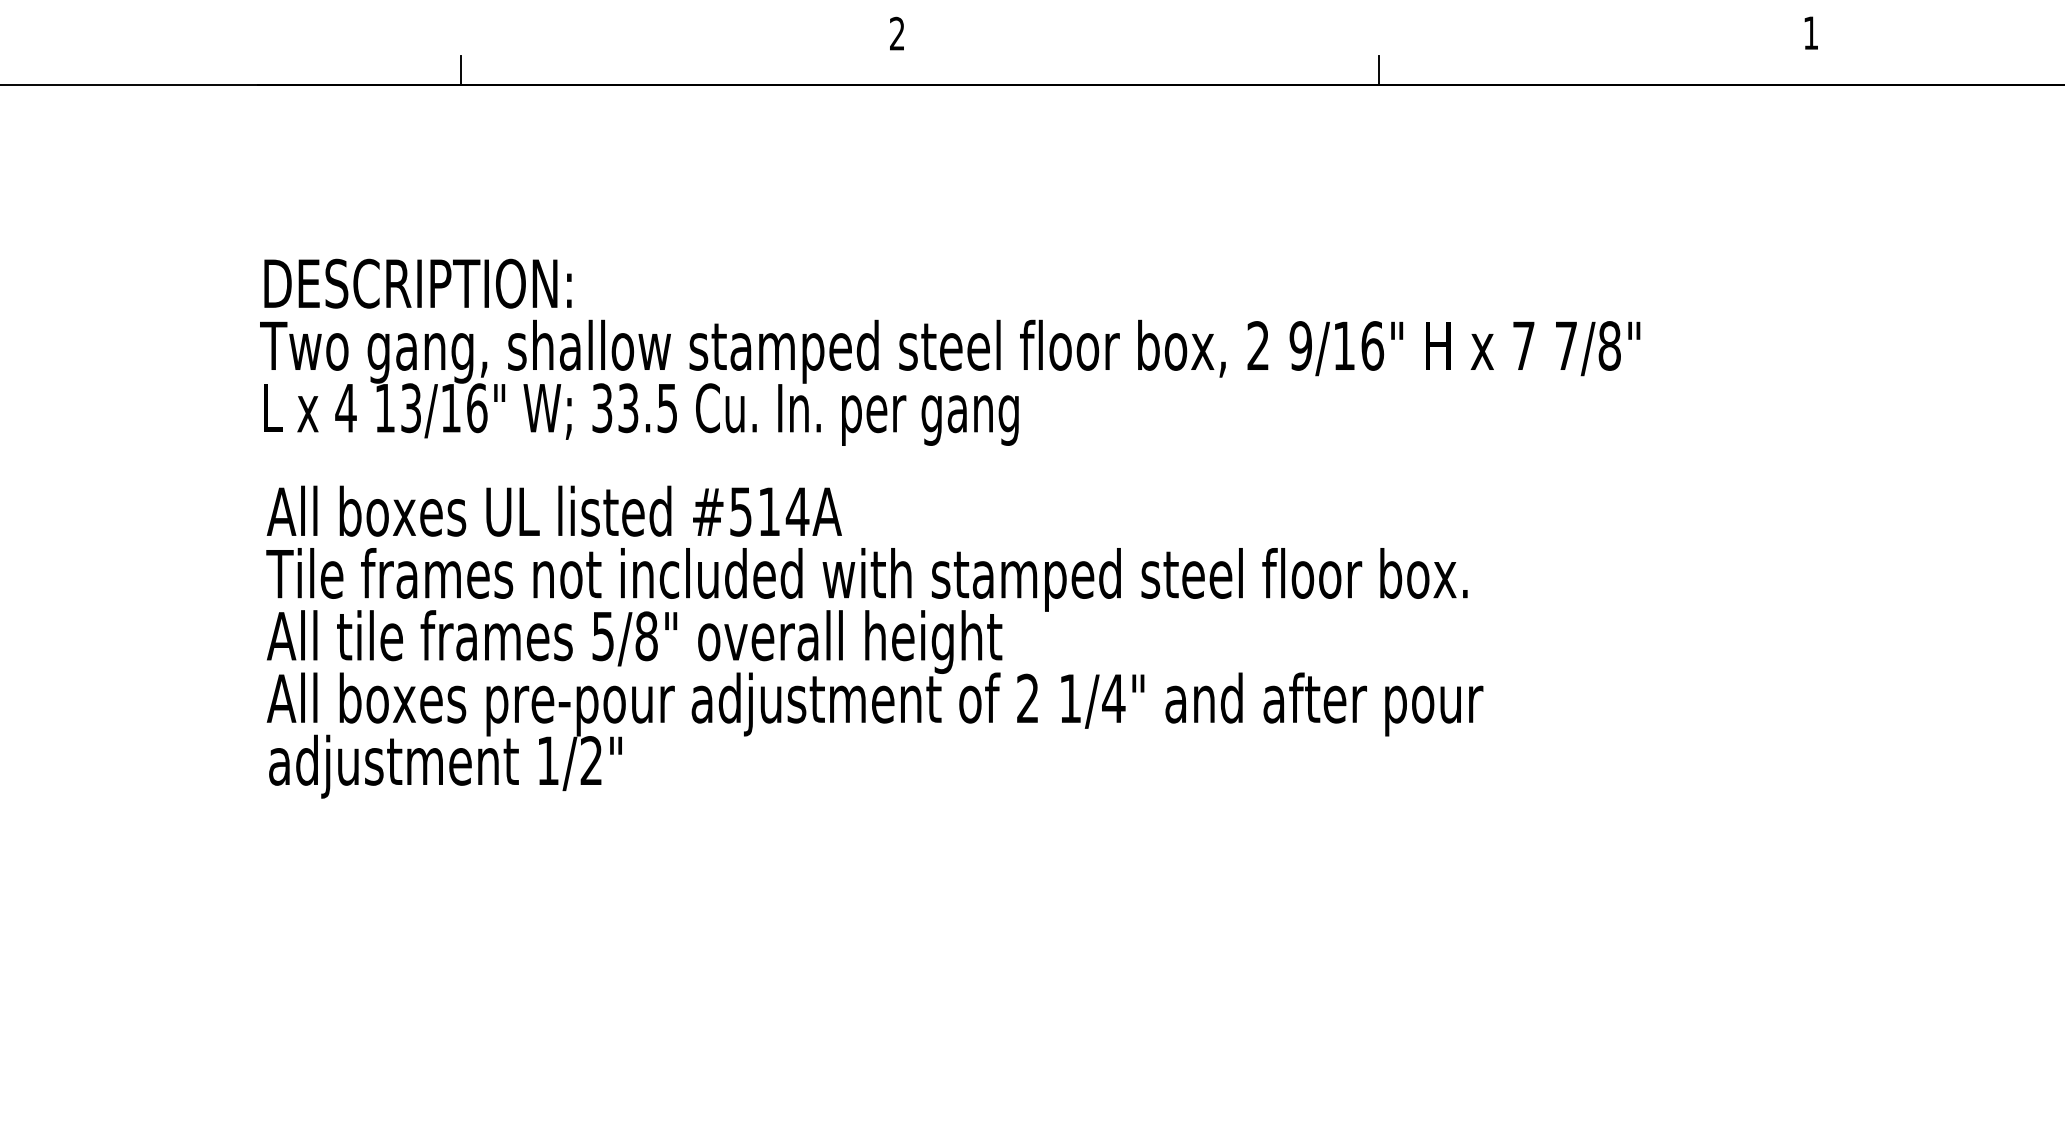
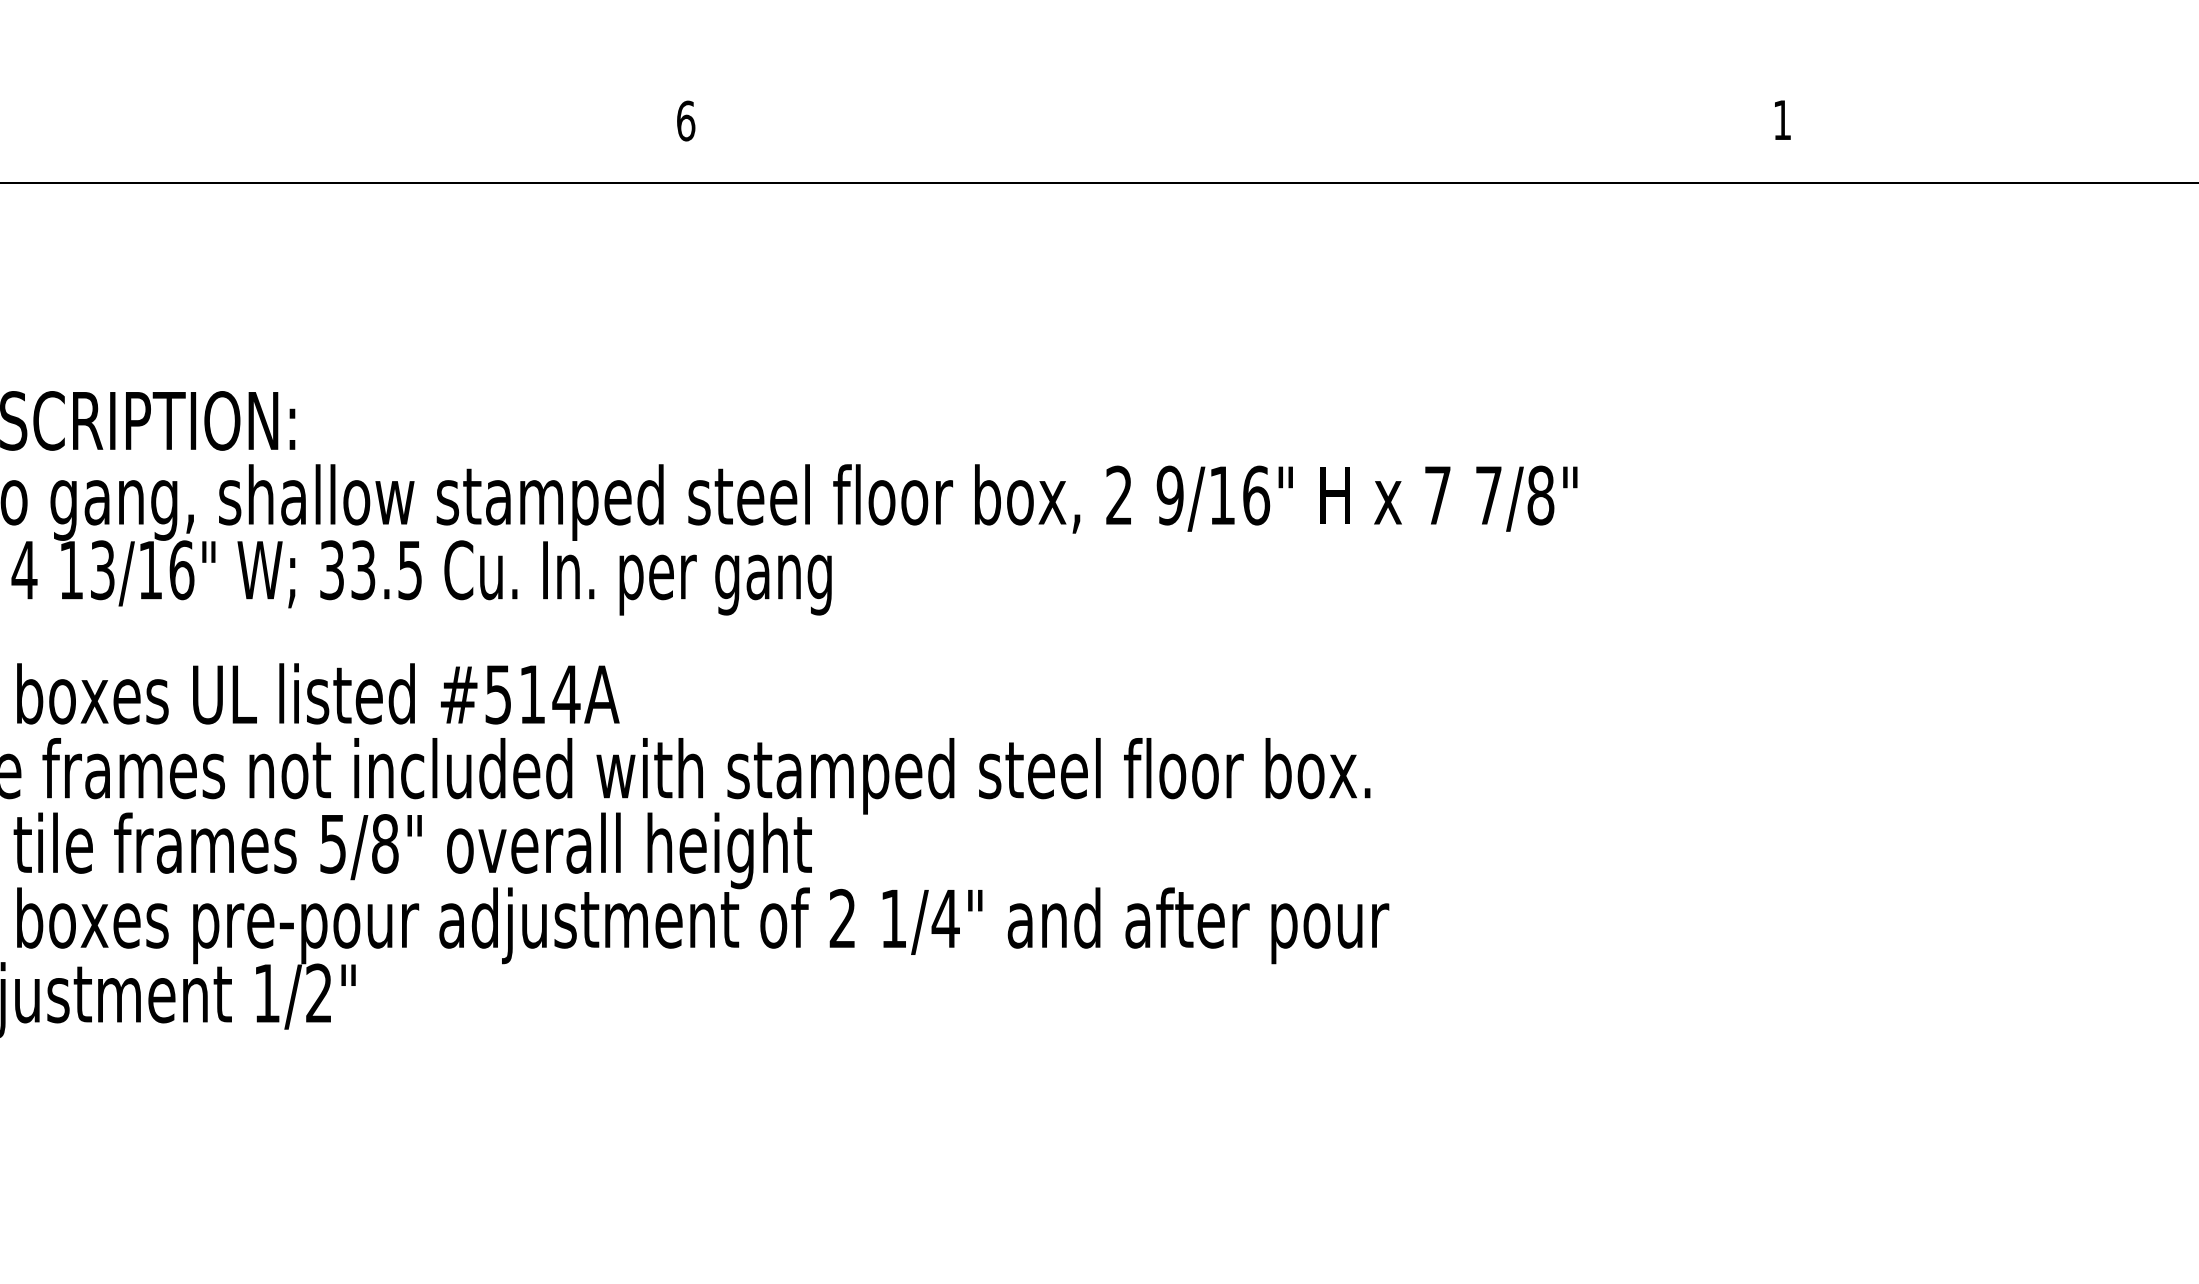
text: (897, 33) -> (686, 120), 2 -> 6
line: (461, 70) -> (163, 165), removed
line: (1378, 70) -> (1263, 165), removed

